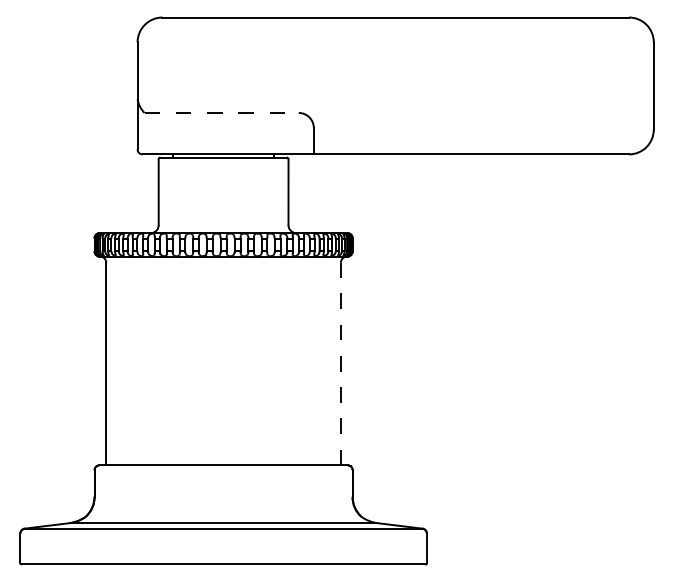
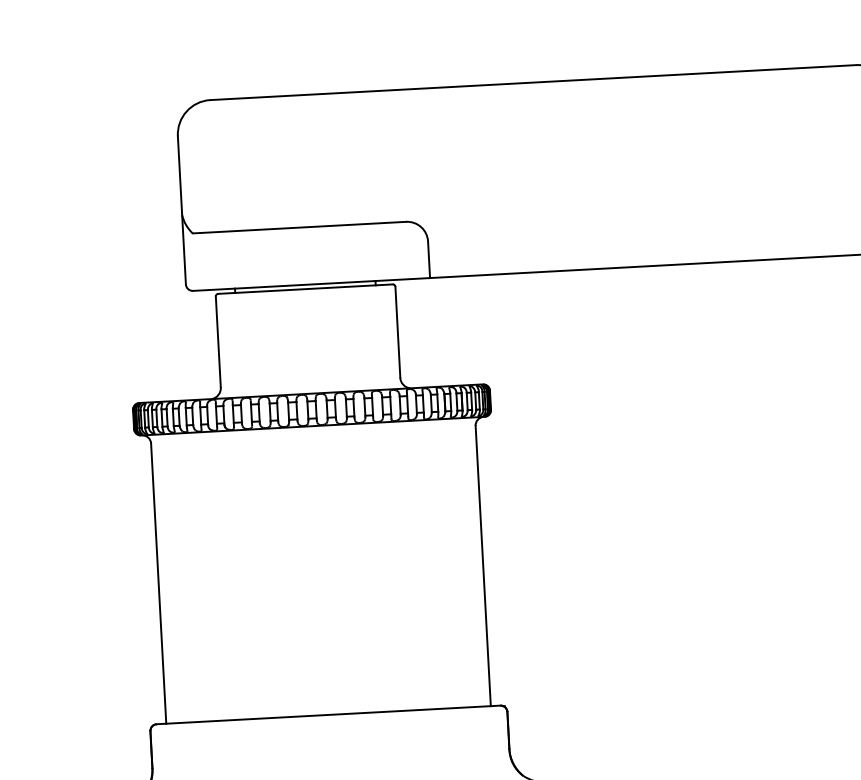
line: (222, 112) -> (300, 226), dashed -> solid
line: (340, 363) -> (482, 565), dashed -> solid

